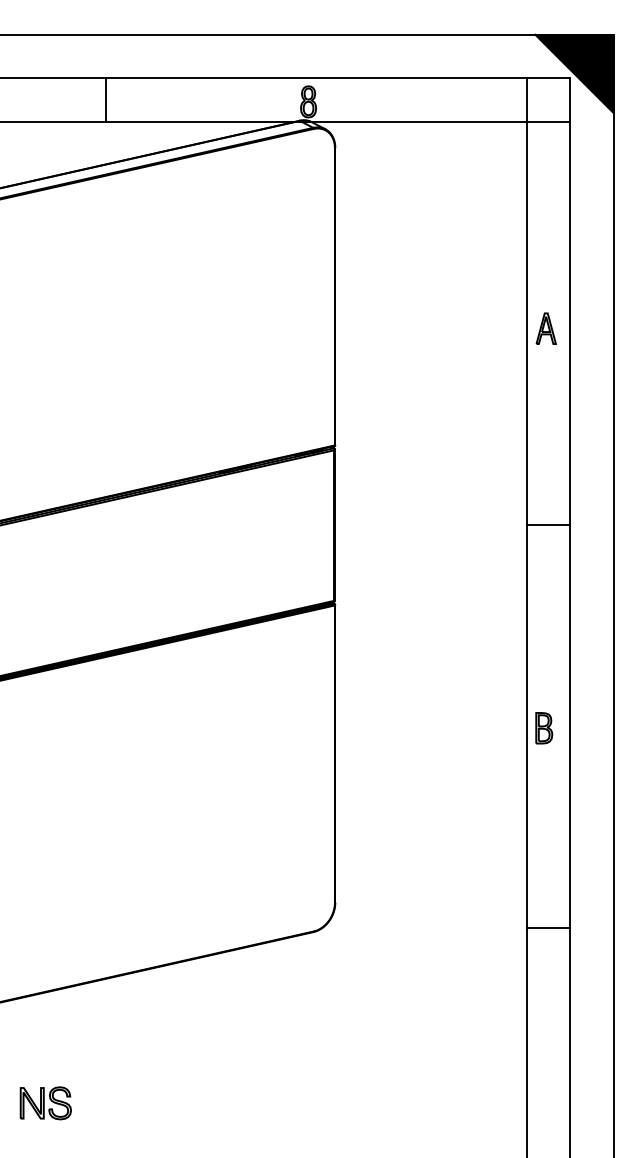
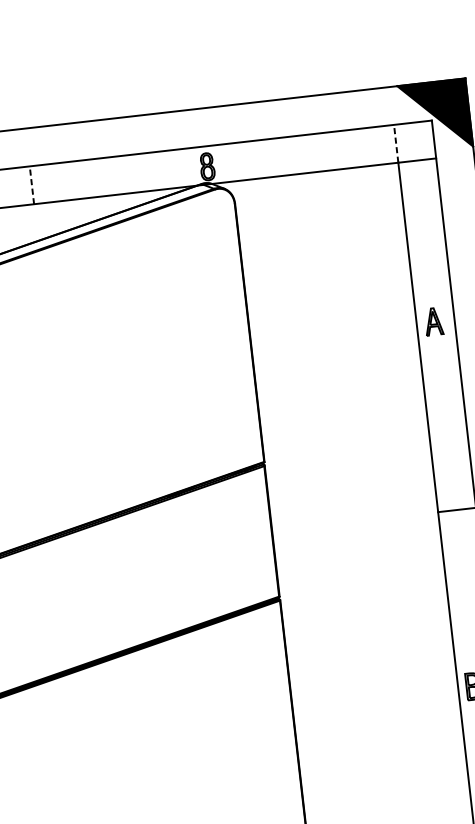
line: (106, 100) -> (32, 185), solid -> dashed
line: (526, 100) -> (396, 144), solid -> dashed
part: (545, 328) -> (433, 321), moved

